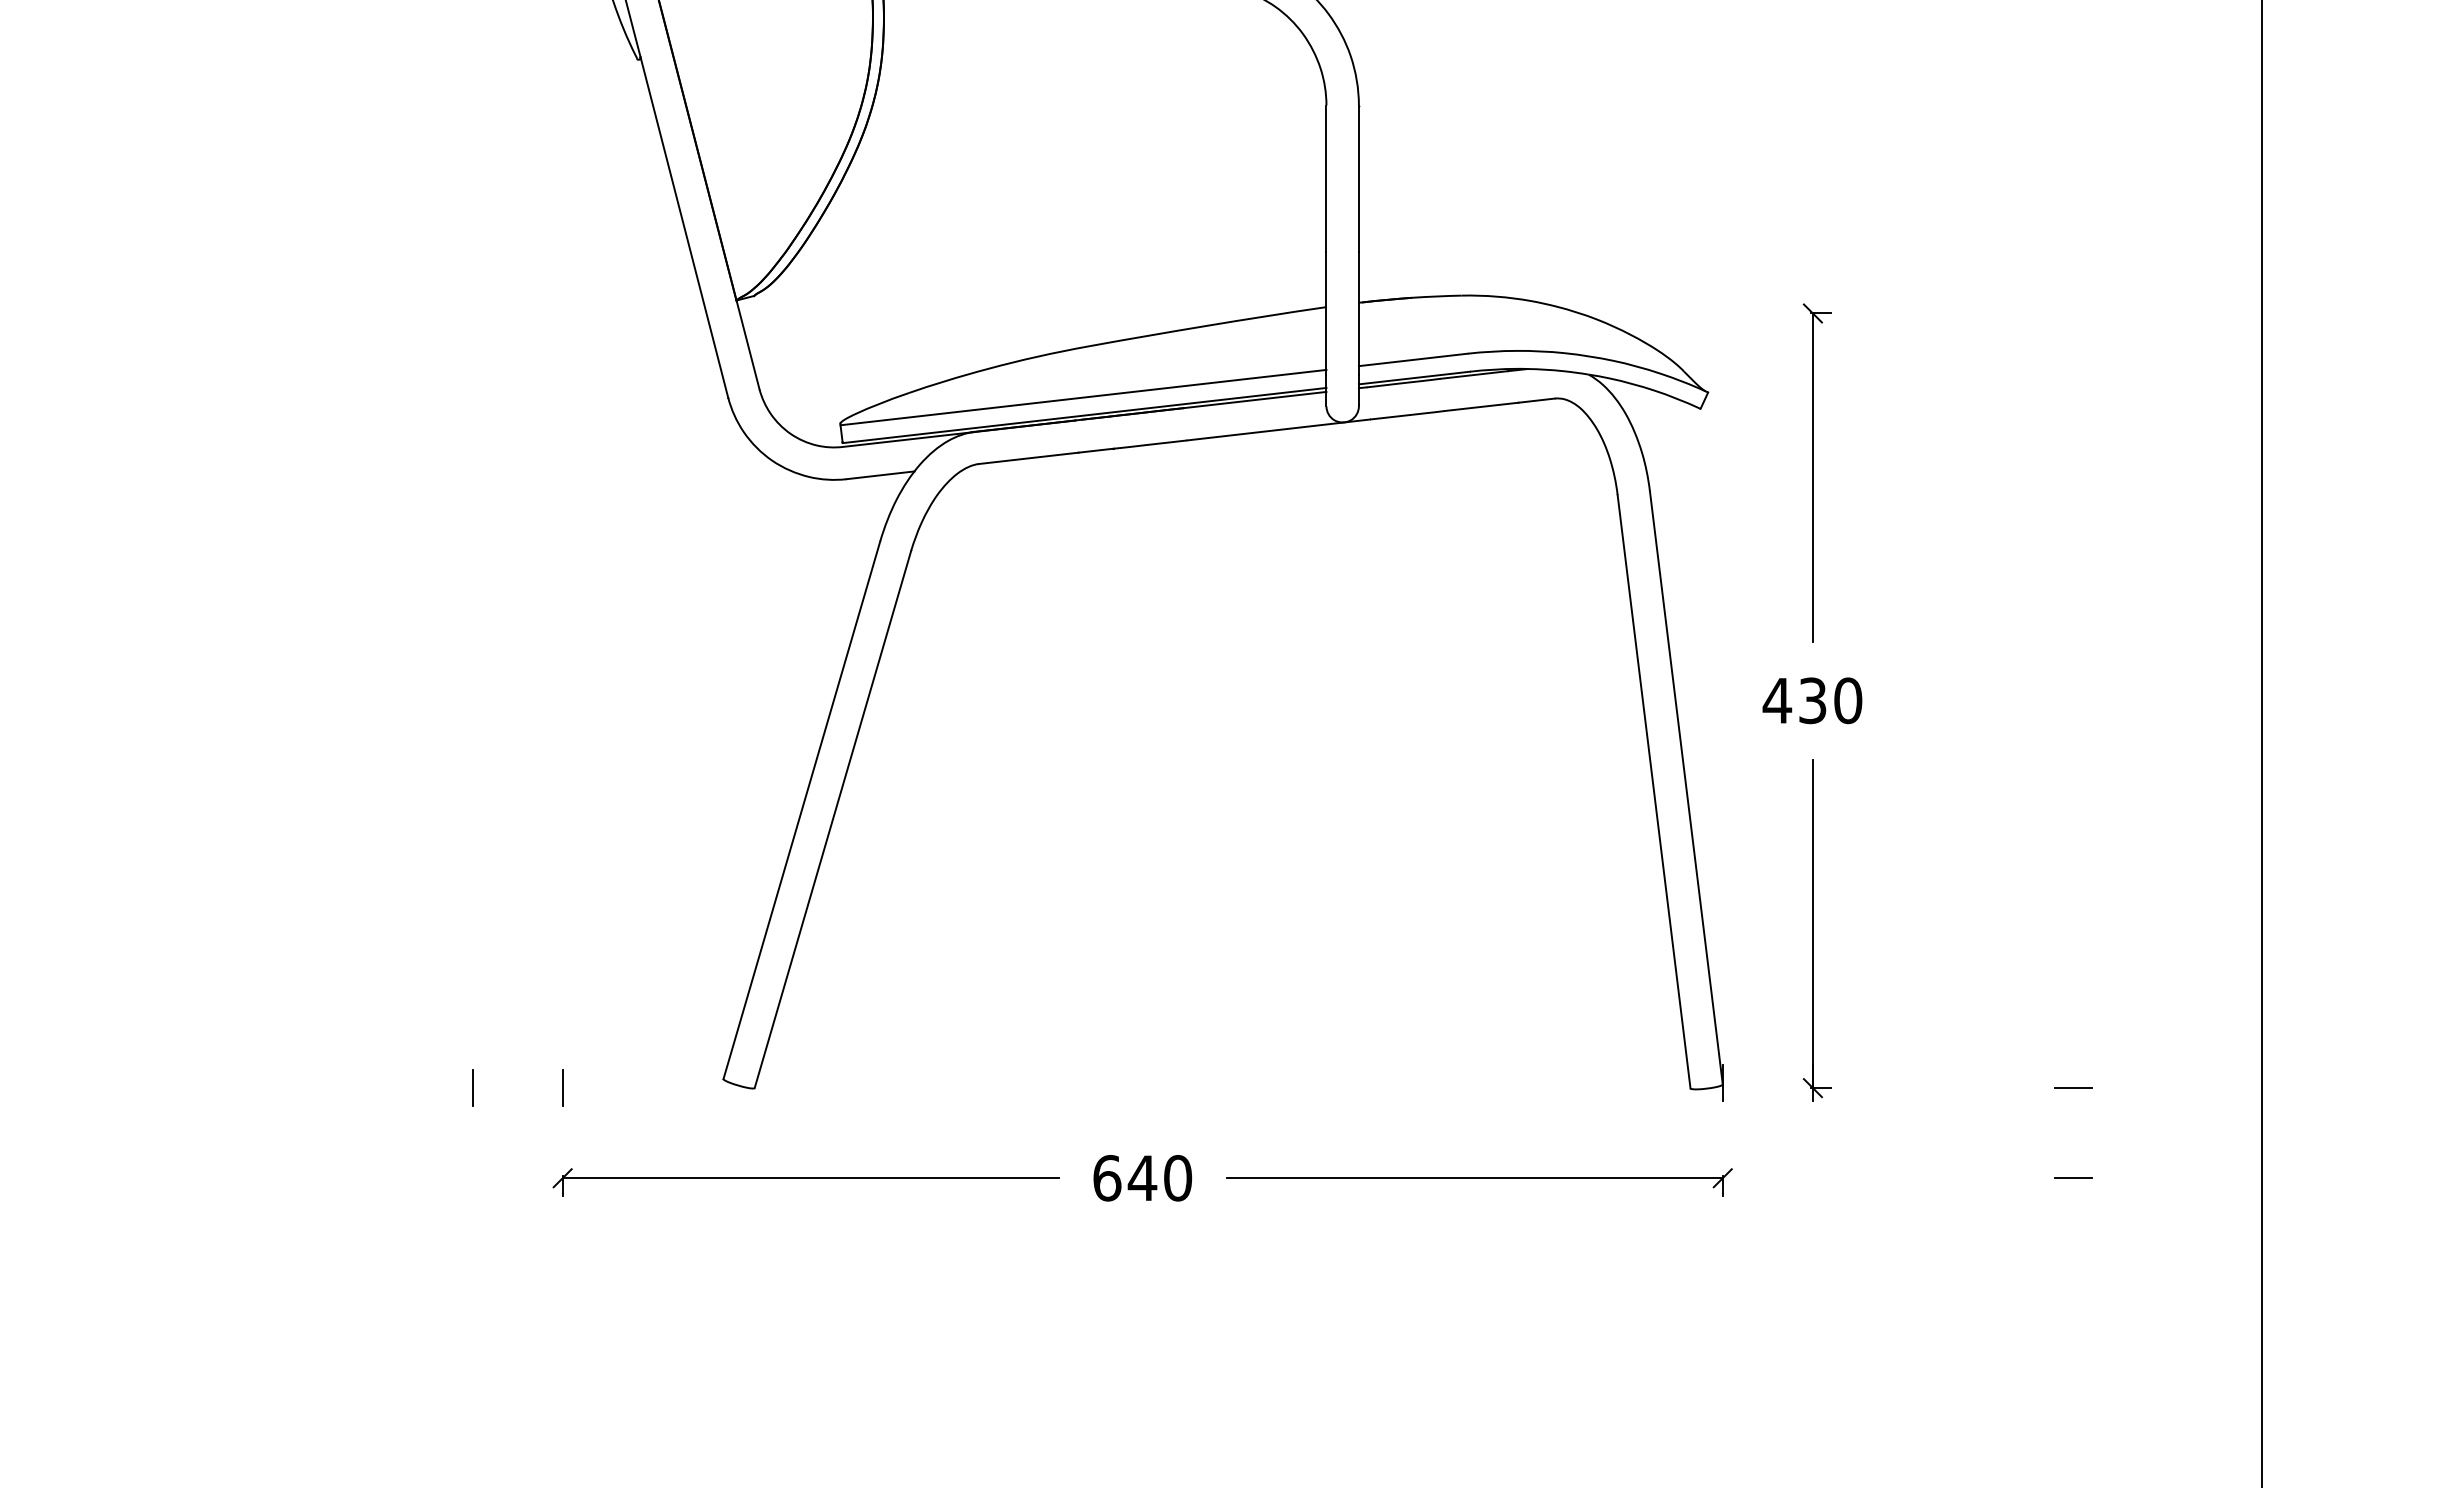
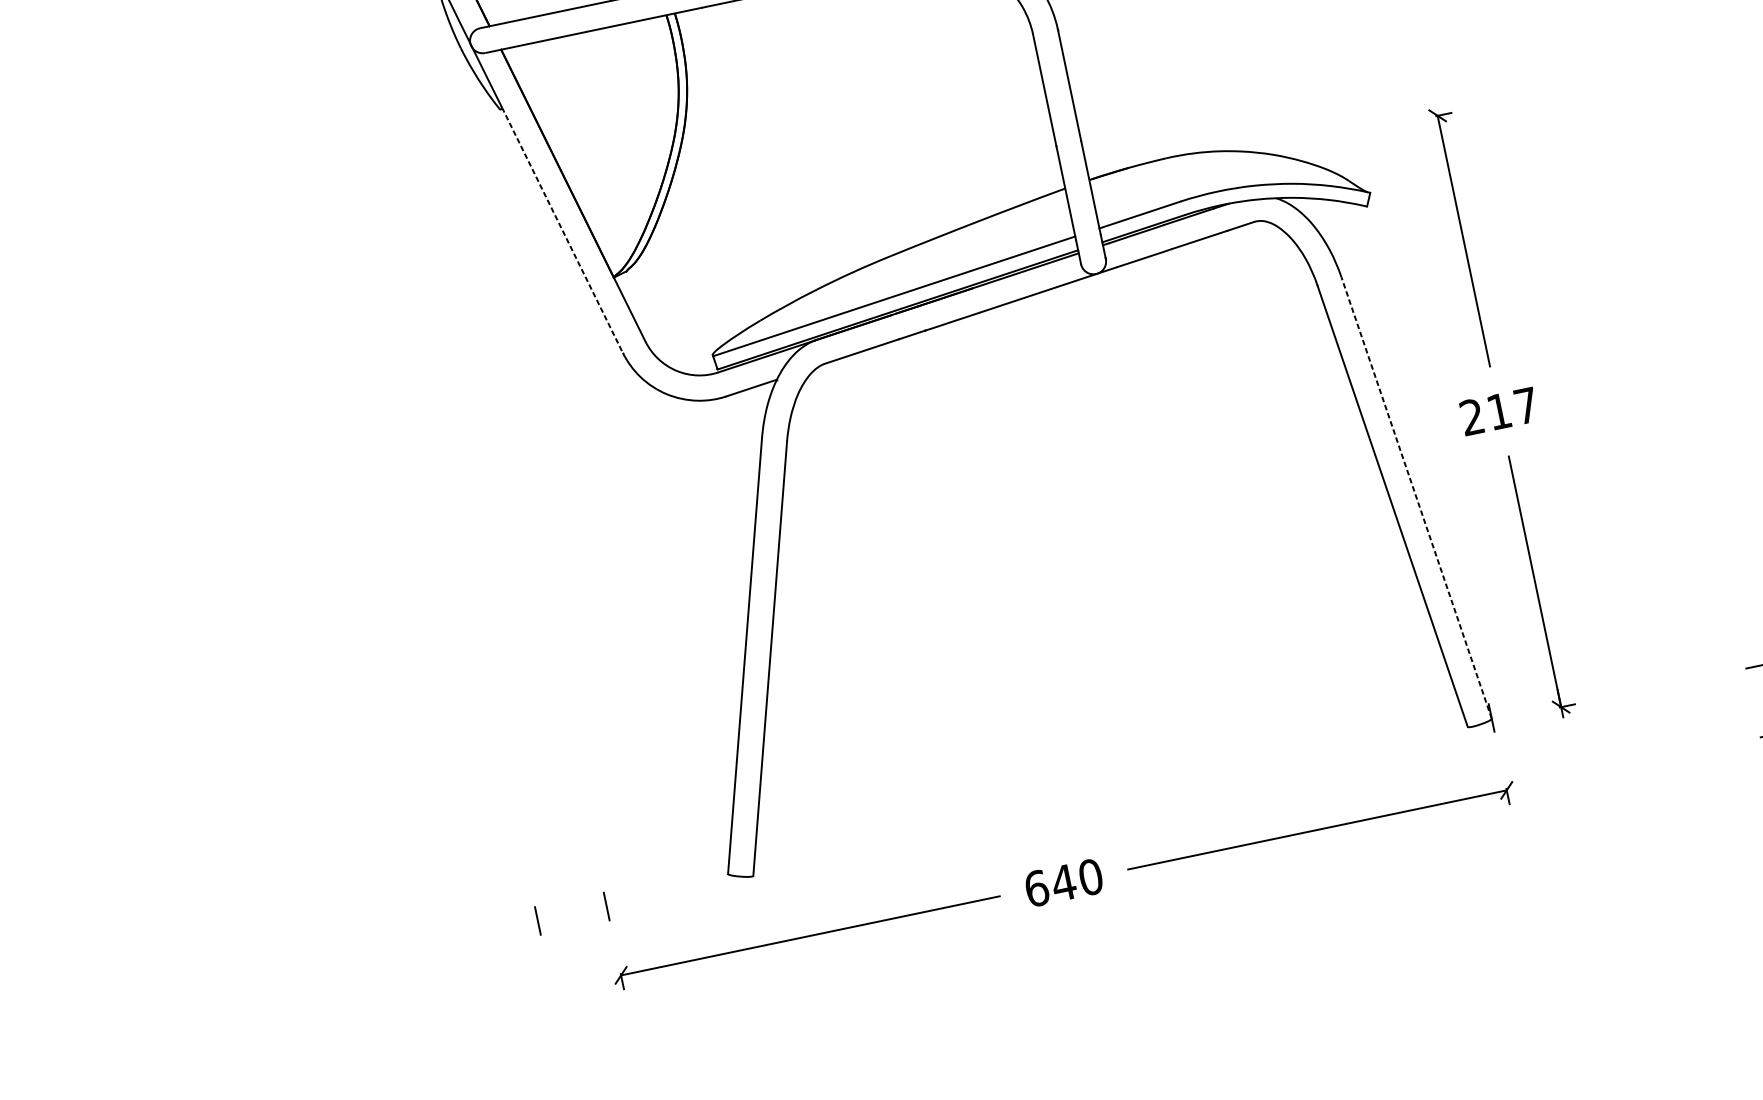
line: (684, 228) -> (562, 230), solid -> dashed
text: (1812, 700) -> (1499, 411), 430 -> 217
line: (1686, 787) -> (1416, 497), solid -> dashed

